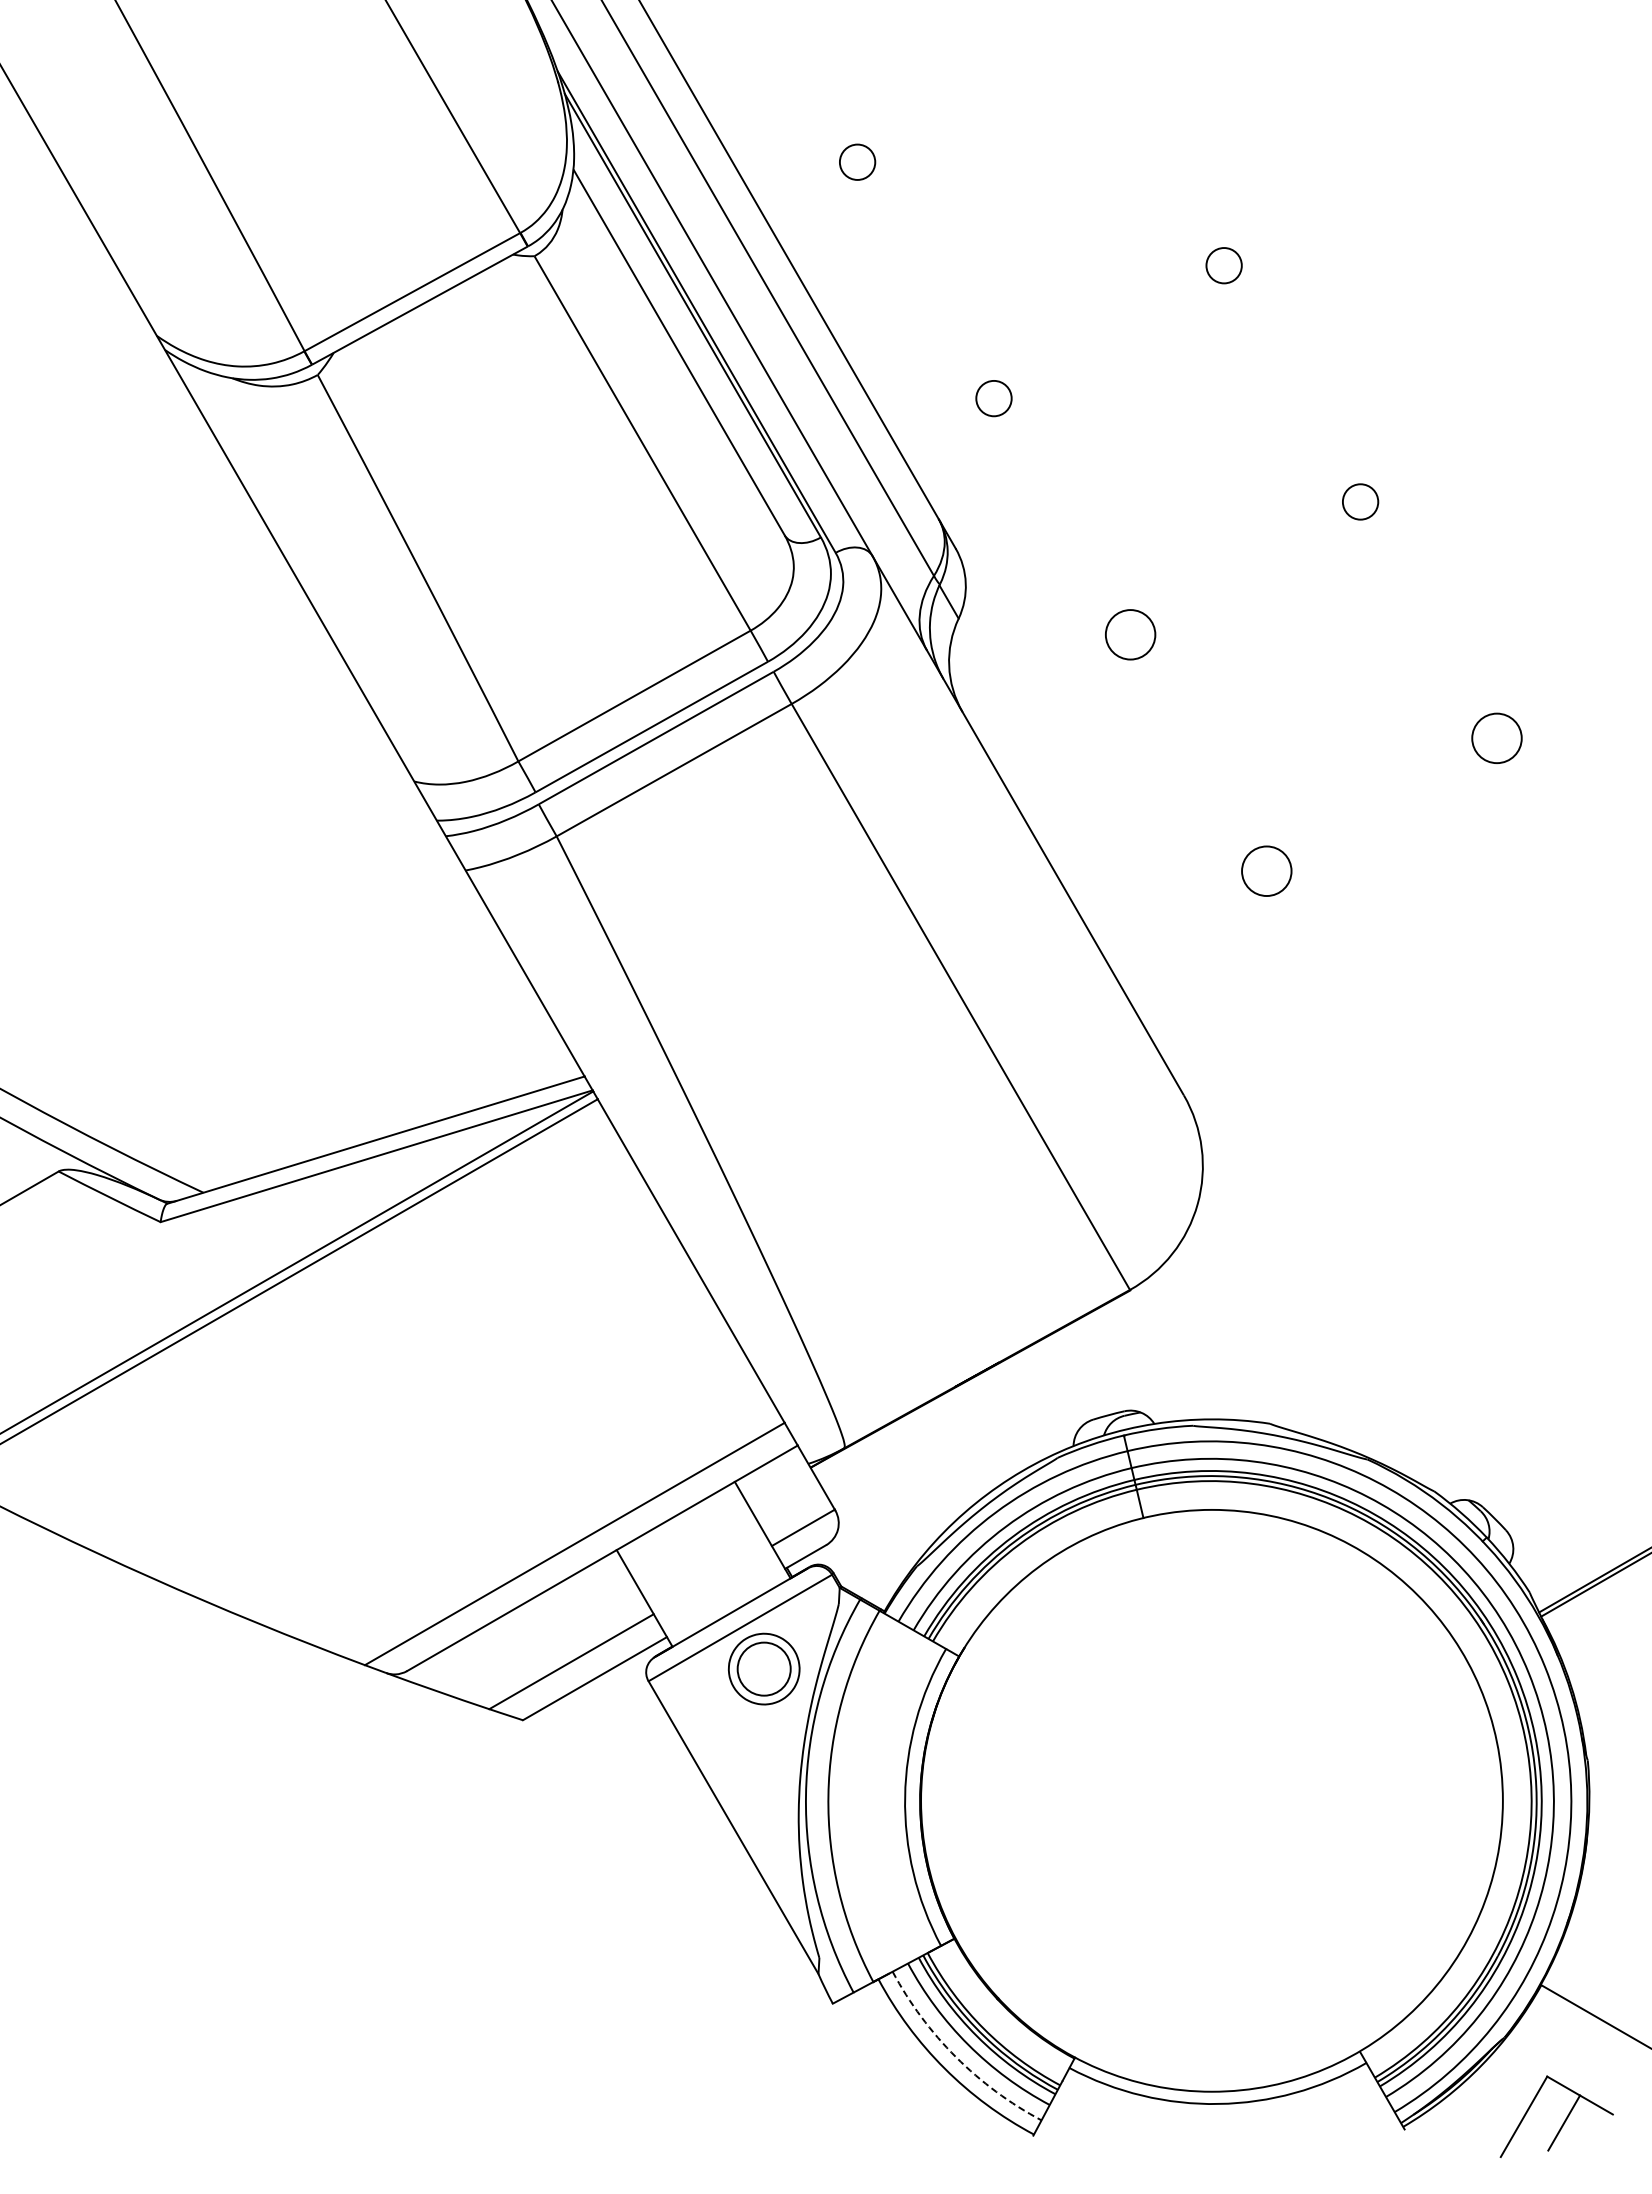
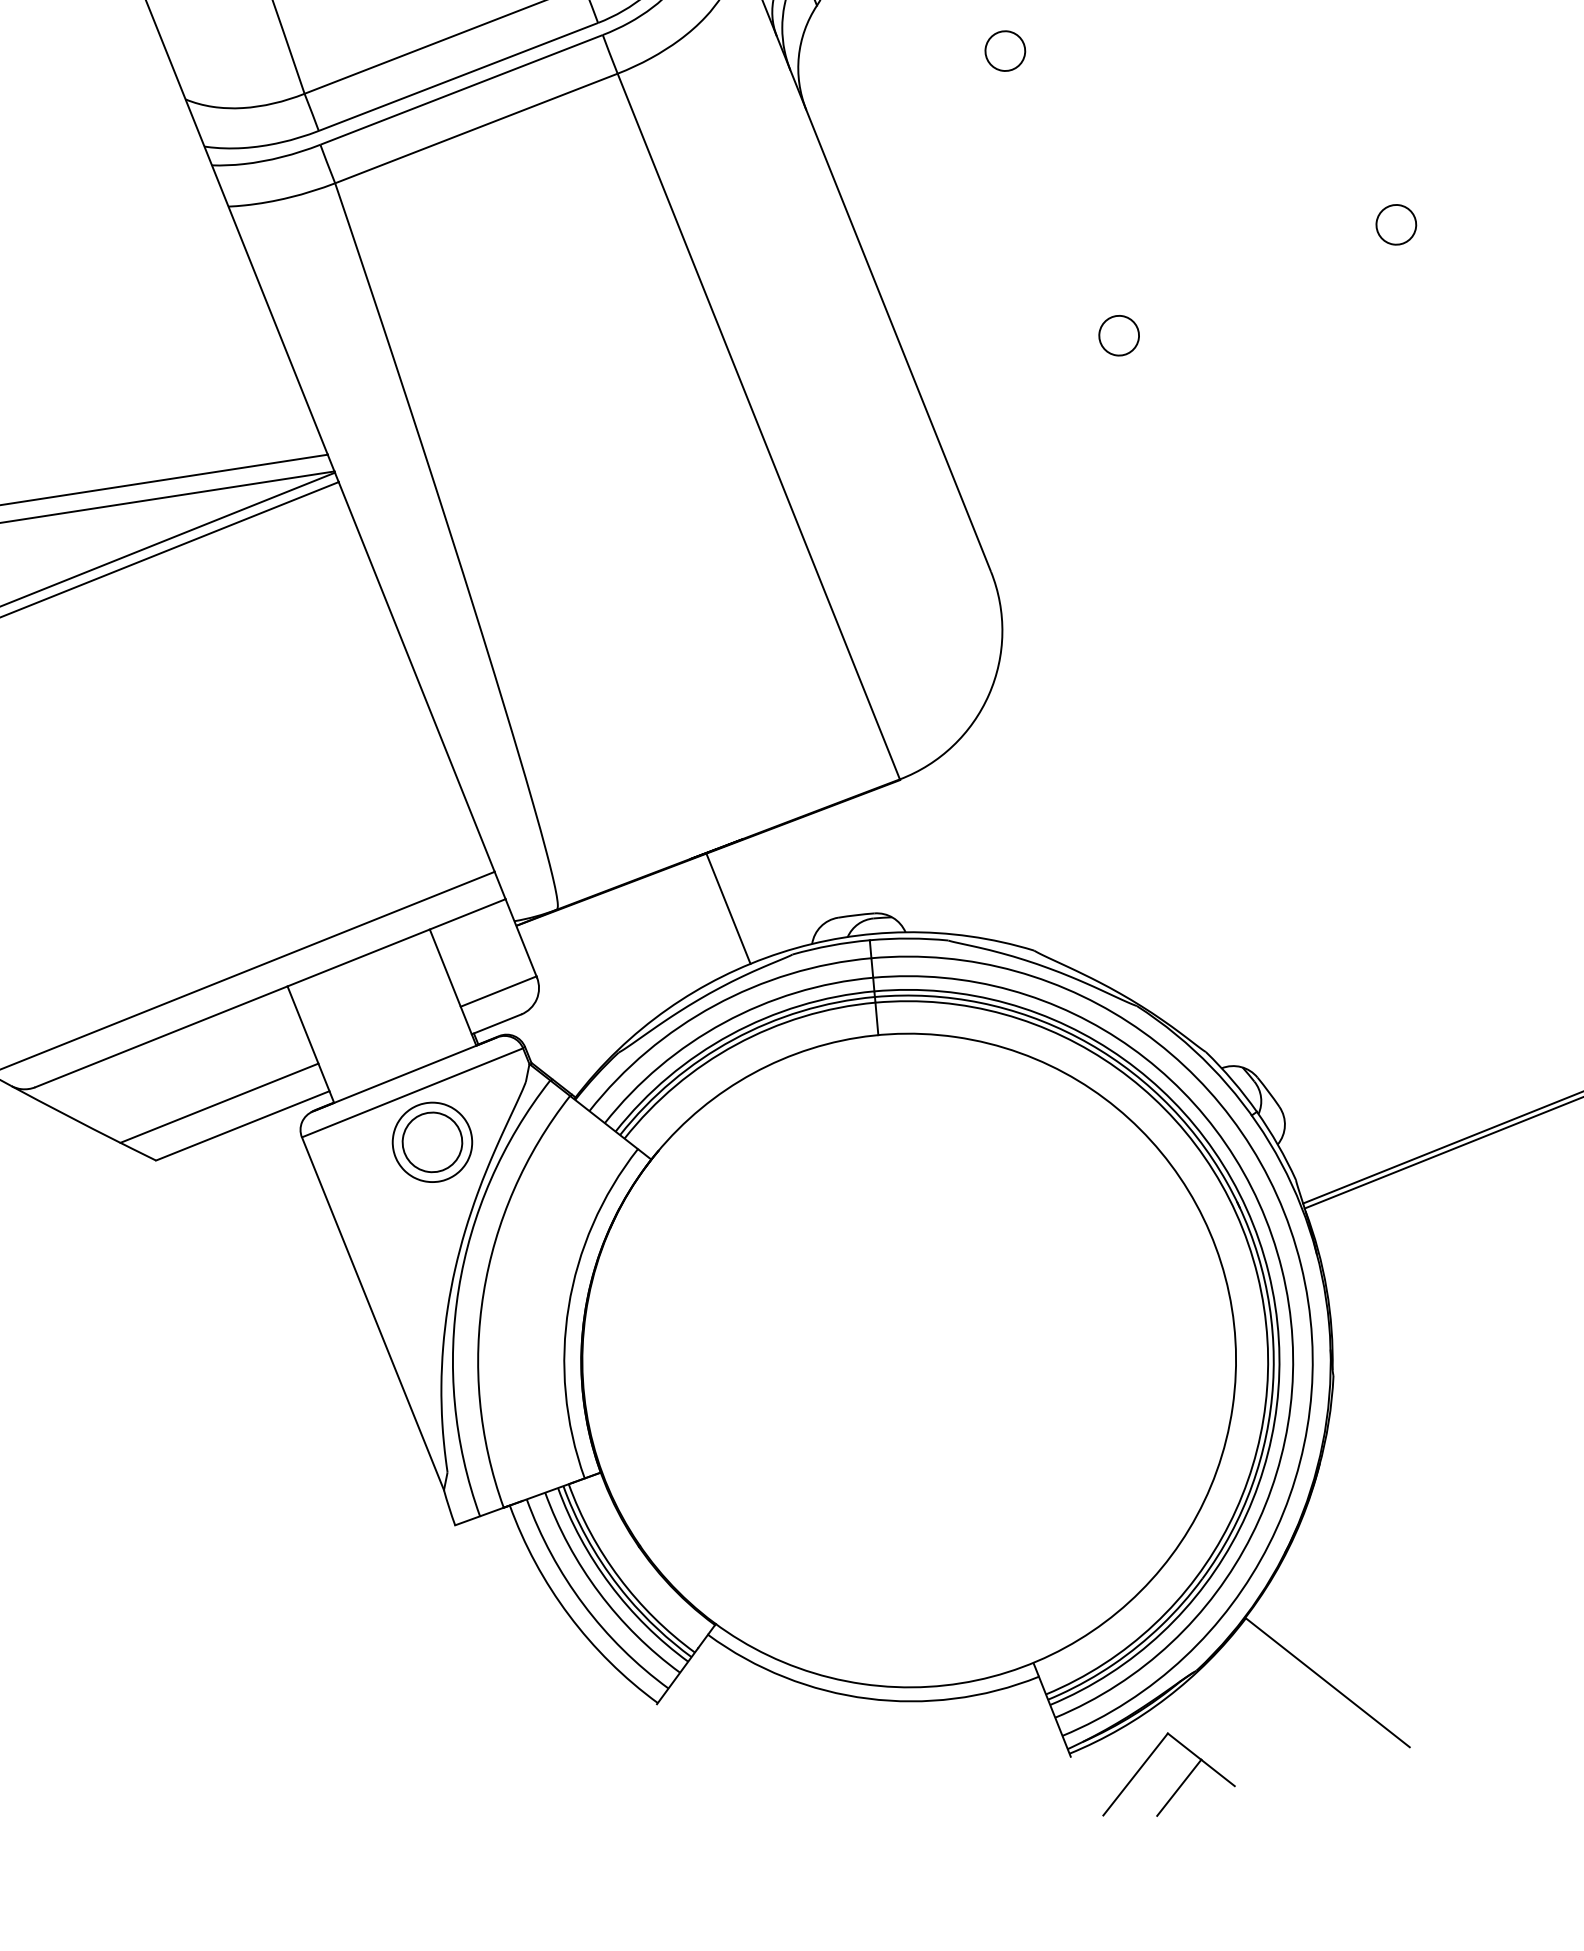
circle: (1129, 634) -> (1004, 50), size x0.71
circle: (1496, 737) -> (1395, 223), size x0.71
circle: (1266, 870) -> (1118, 334), size x0.71
line: (994, 1425) -> (727, 908), added
arc: (956, 2057) -> (584, 1604), dashed -> solid
part: (1564, 2120) -> (1180, 1785), moved

